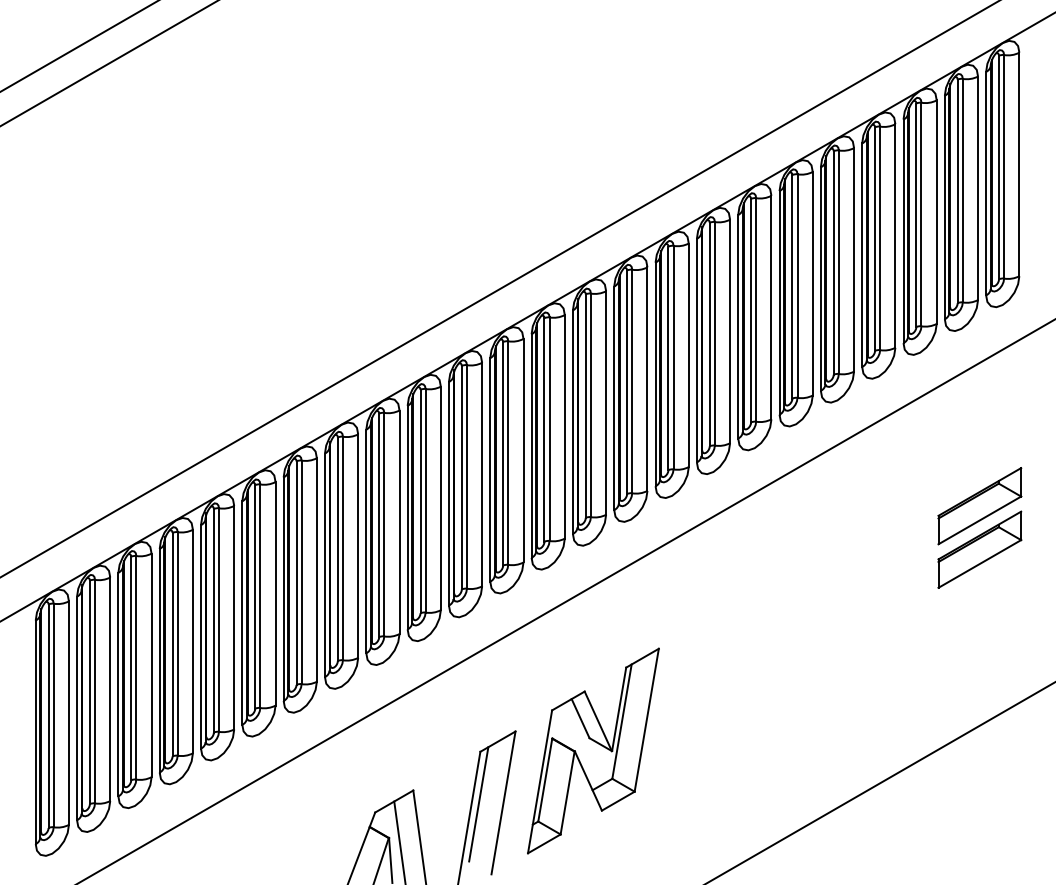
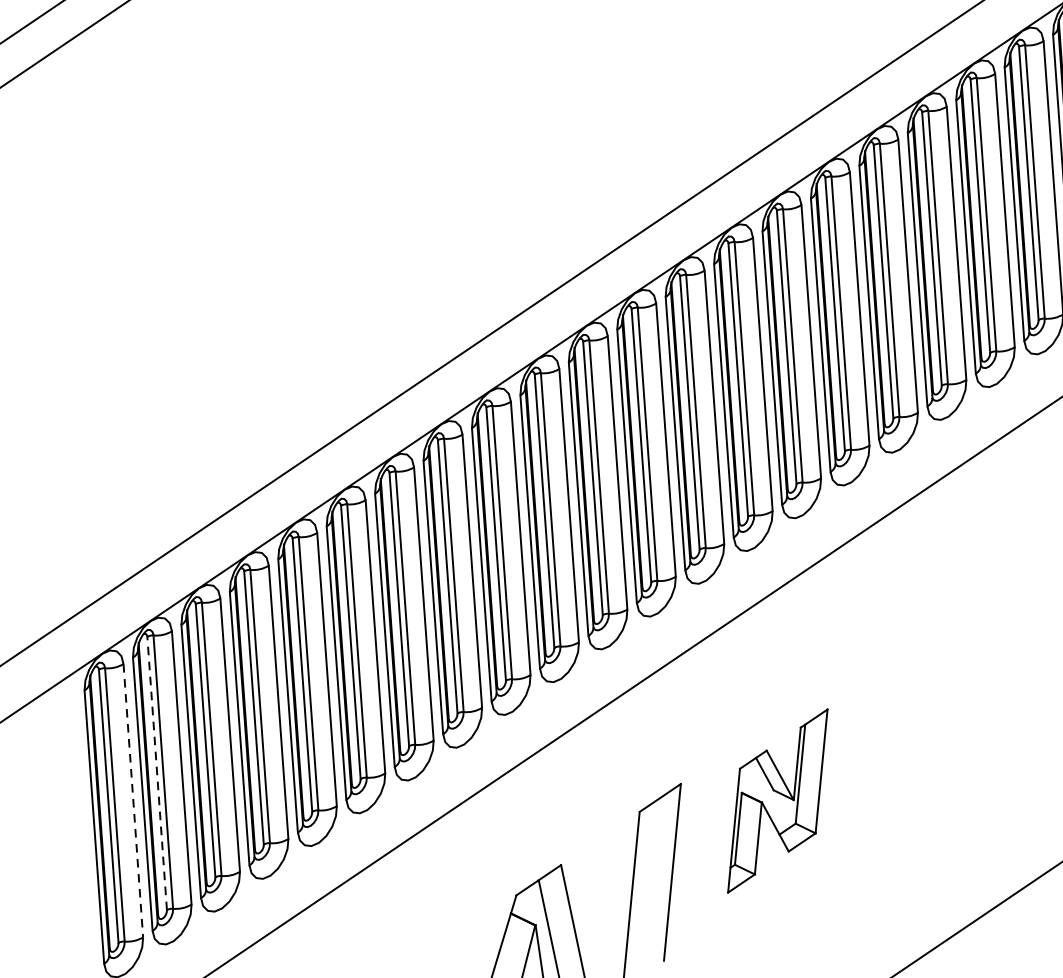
line: (89, 692) -> (156, 773), solid -> dashed
line: (68, 713) -> (132, 801), solid -> dashed
part: (593, 750) -> (777, 800), size x0.7
line: (478, 804) -> (641, 876), removed

